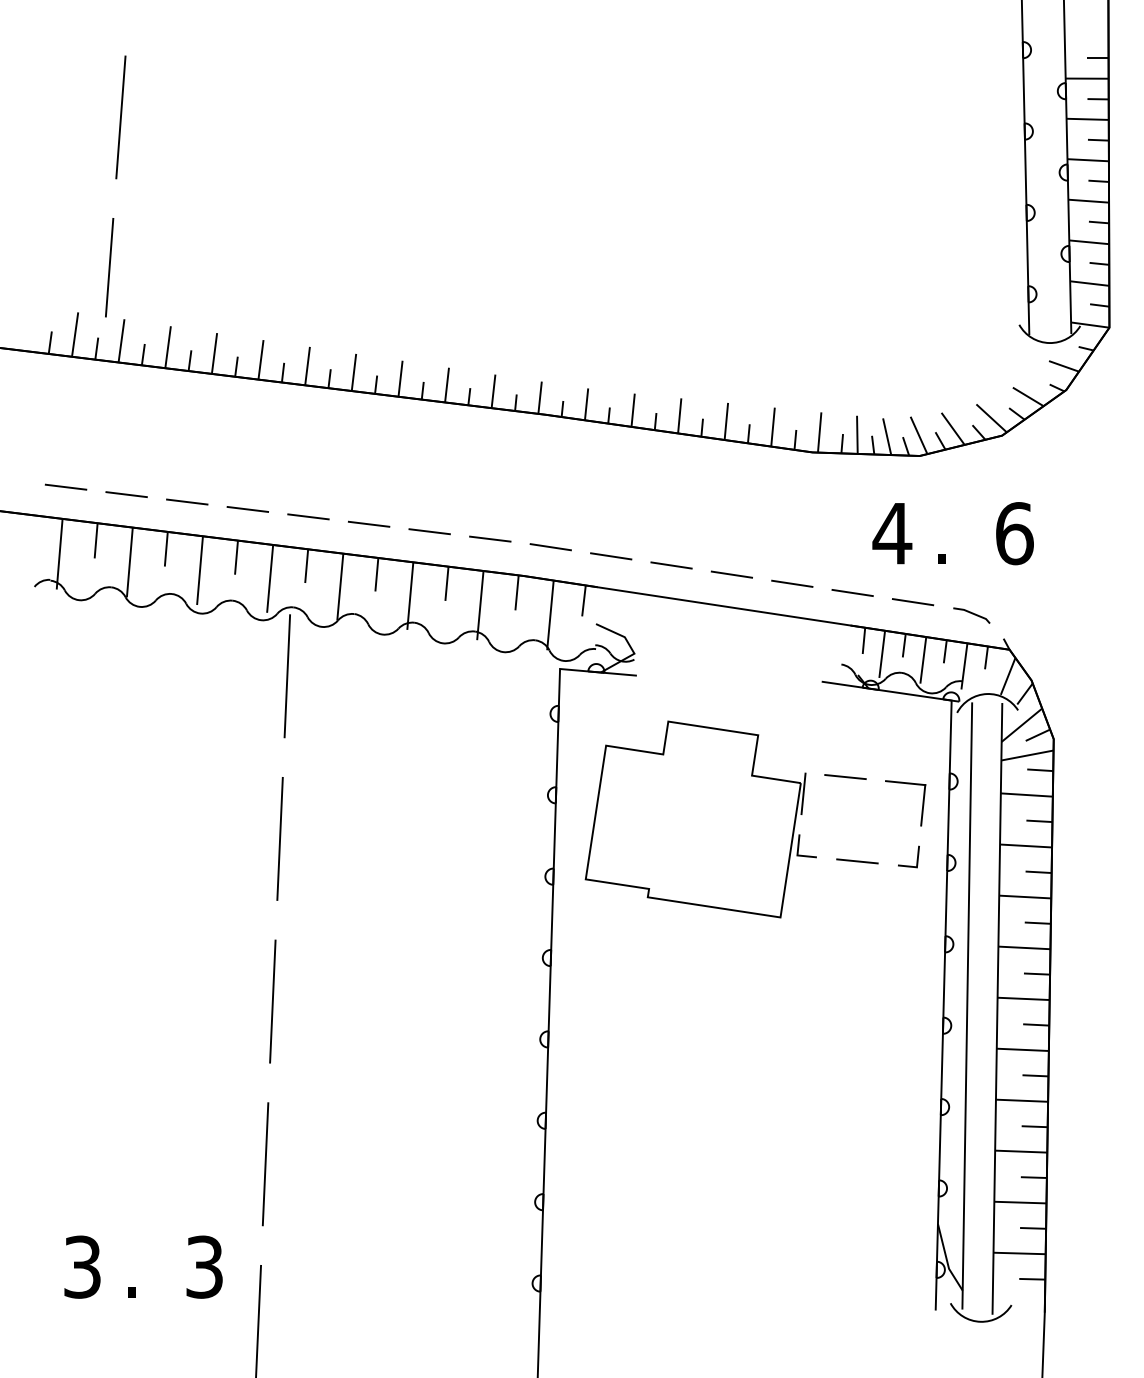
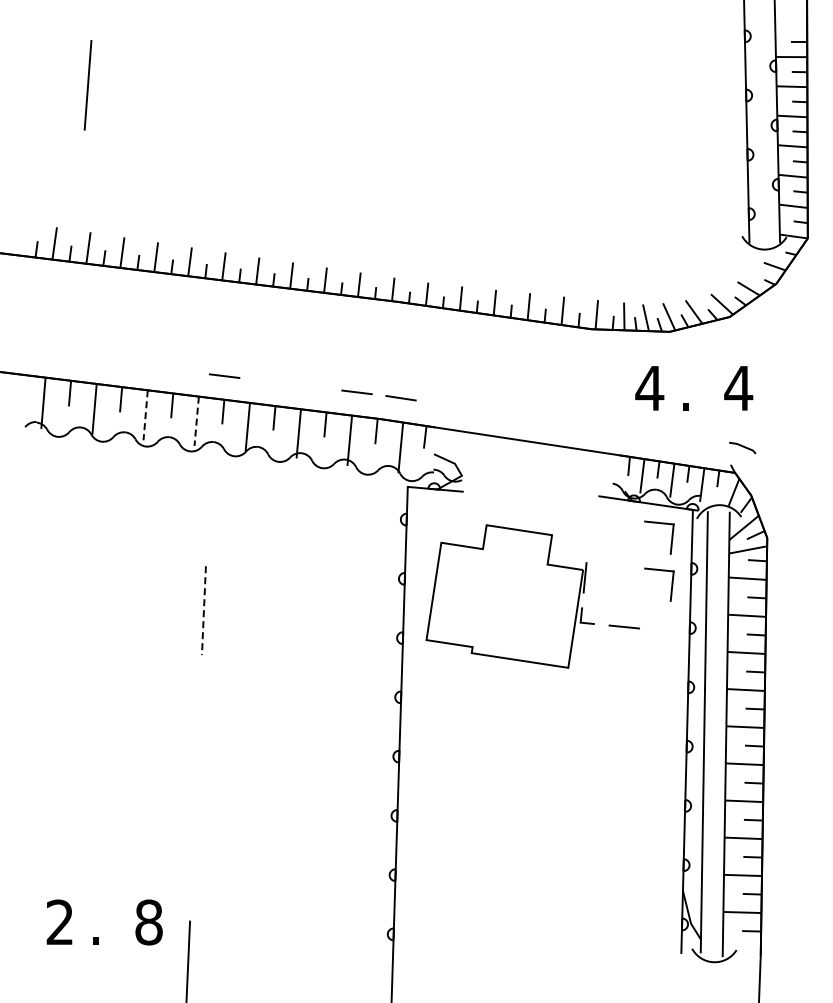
line: (109, 267) -> (79, 194), removed
line: (65, 487) -> (47, 354), removed
line: (125, 493) -> (91, 359), removed
line: (187, 502) -> (136, 365), removed
line: (247, 509) -> (180, 370), removed
line: (368, 524) -> (268, 381), removed
line: (429, 531) -> (312, 386), removed
text: (1014, 533) -> (738, 388), 6 -> 4
line: (610, 555) -> (444, 404), removed
line: (670, 565) -> (488, 411), removed
line: (199, 570) -> (145, 415), solid -> dashed
line: (731, 575) -> (532, 418), removed
line: (269, 579) -> (196, 421), solid -> dashed
line: (791, 583) -> (576, 424), removed
line: (852, 592) -> (620, 431), removed
line: (912, 602) -> (664, 438), removed
line: (971, 614) -> (742, 447), moved
line: (287, 675) -> (209, 491), removed
part: (922, 738) -> (671, 537), added
line: (845, 776) -> (615, 565), removed
line: (279, 840) -> (203, 611), solid -> dashed
line: (916, 856) -> (667, 623), removed
line: (272, 1000) -> (198, 728), removed
line: (265, 1164) -> (193, 847), removed
text: (81, 1267) -> (59, 922), 3 -> 2
text: (203, 1267) -> (148, 922), 3 -> 8

